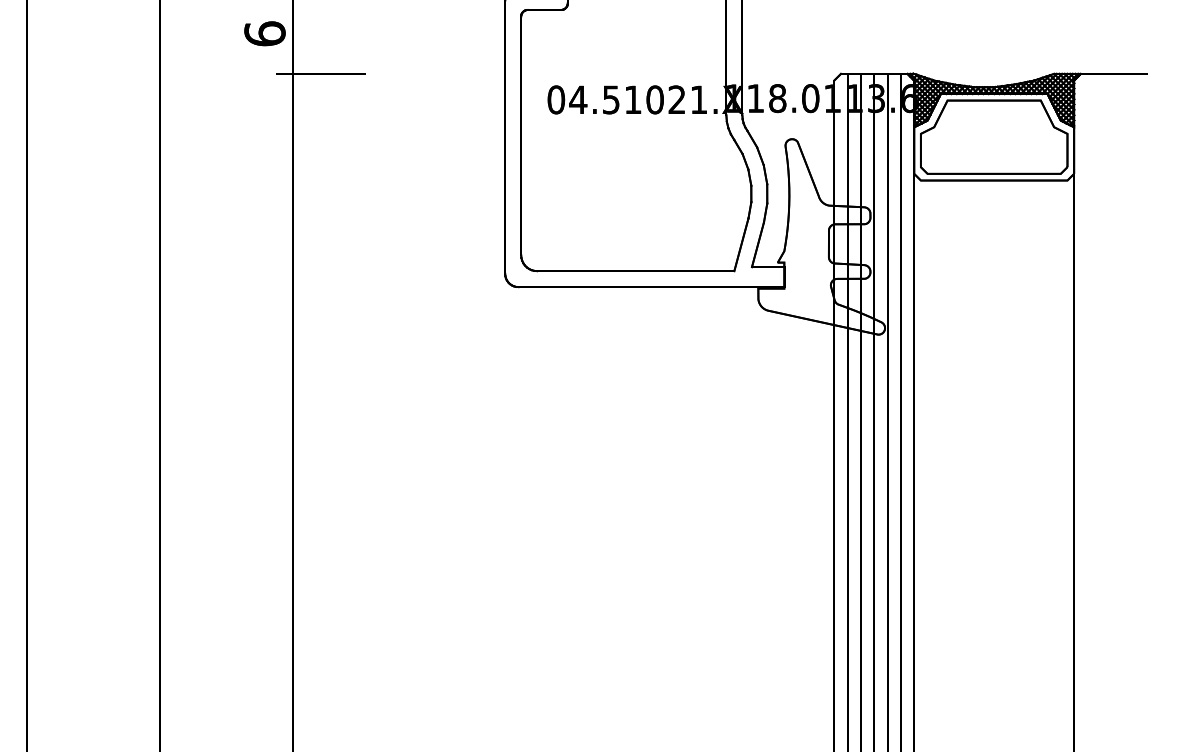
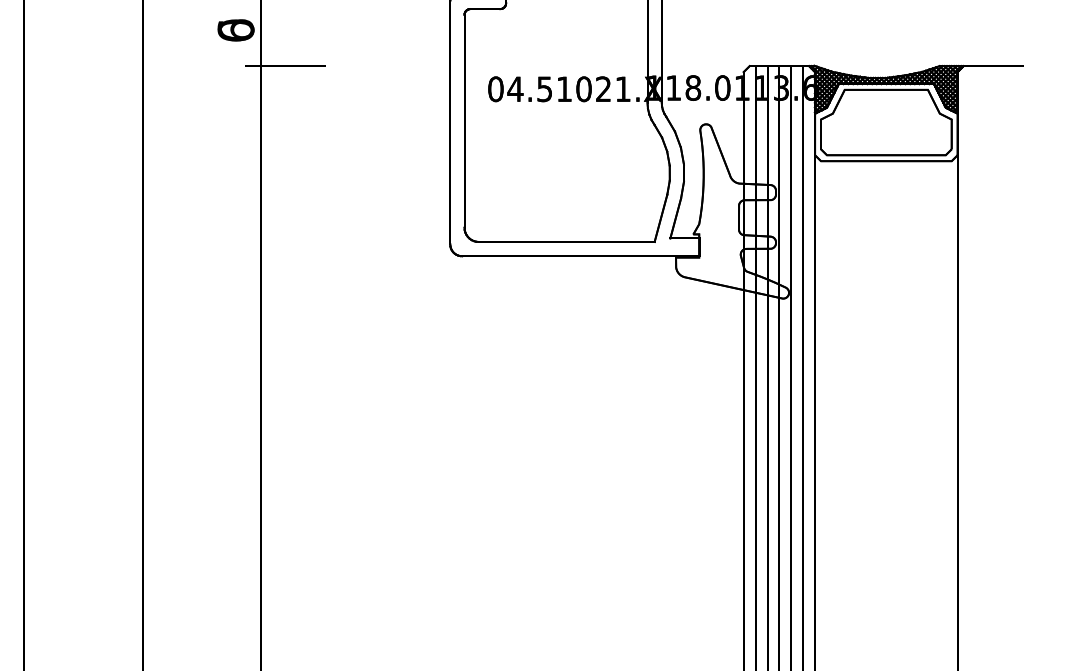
text: (264, 33) -> (235, 30), 6 -> 0

